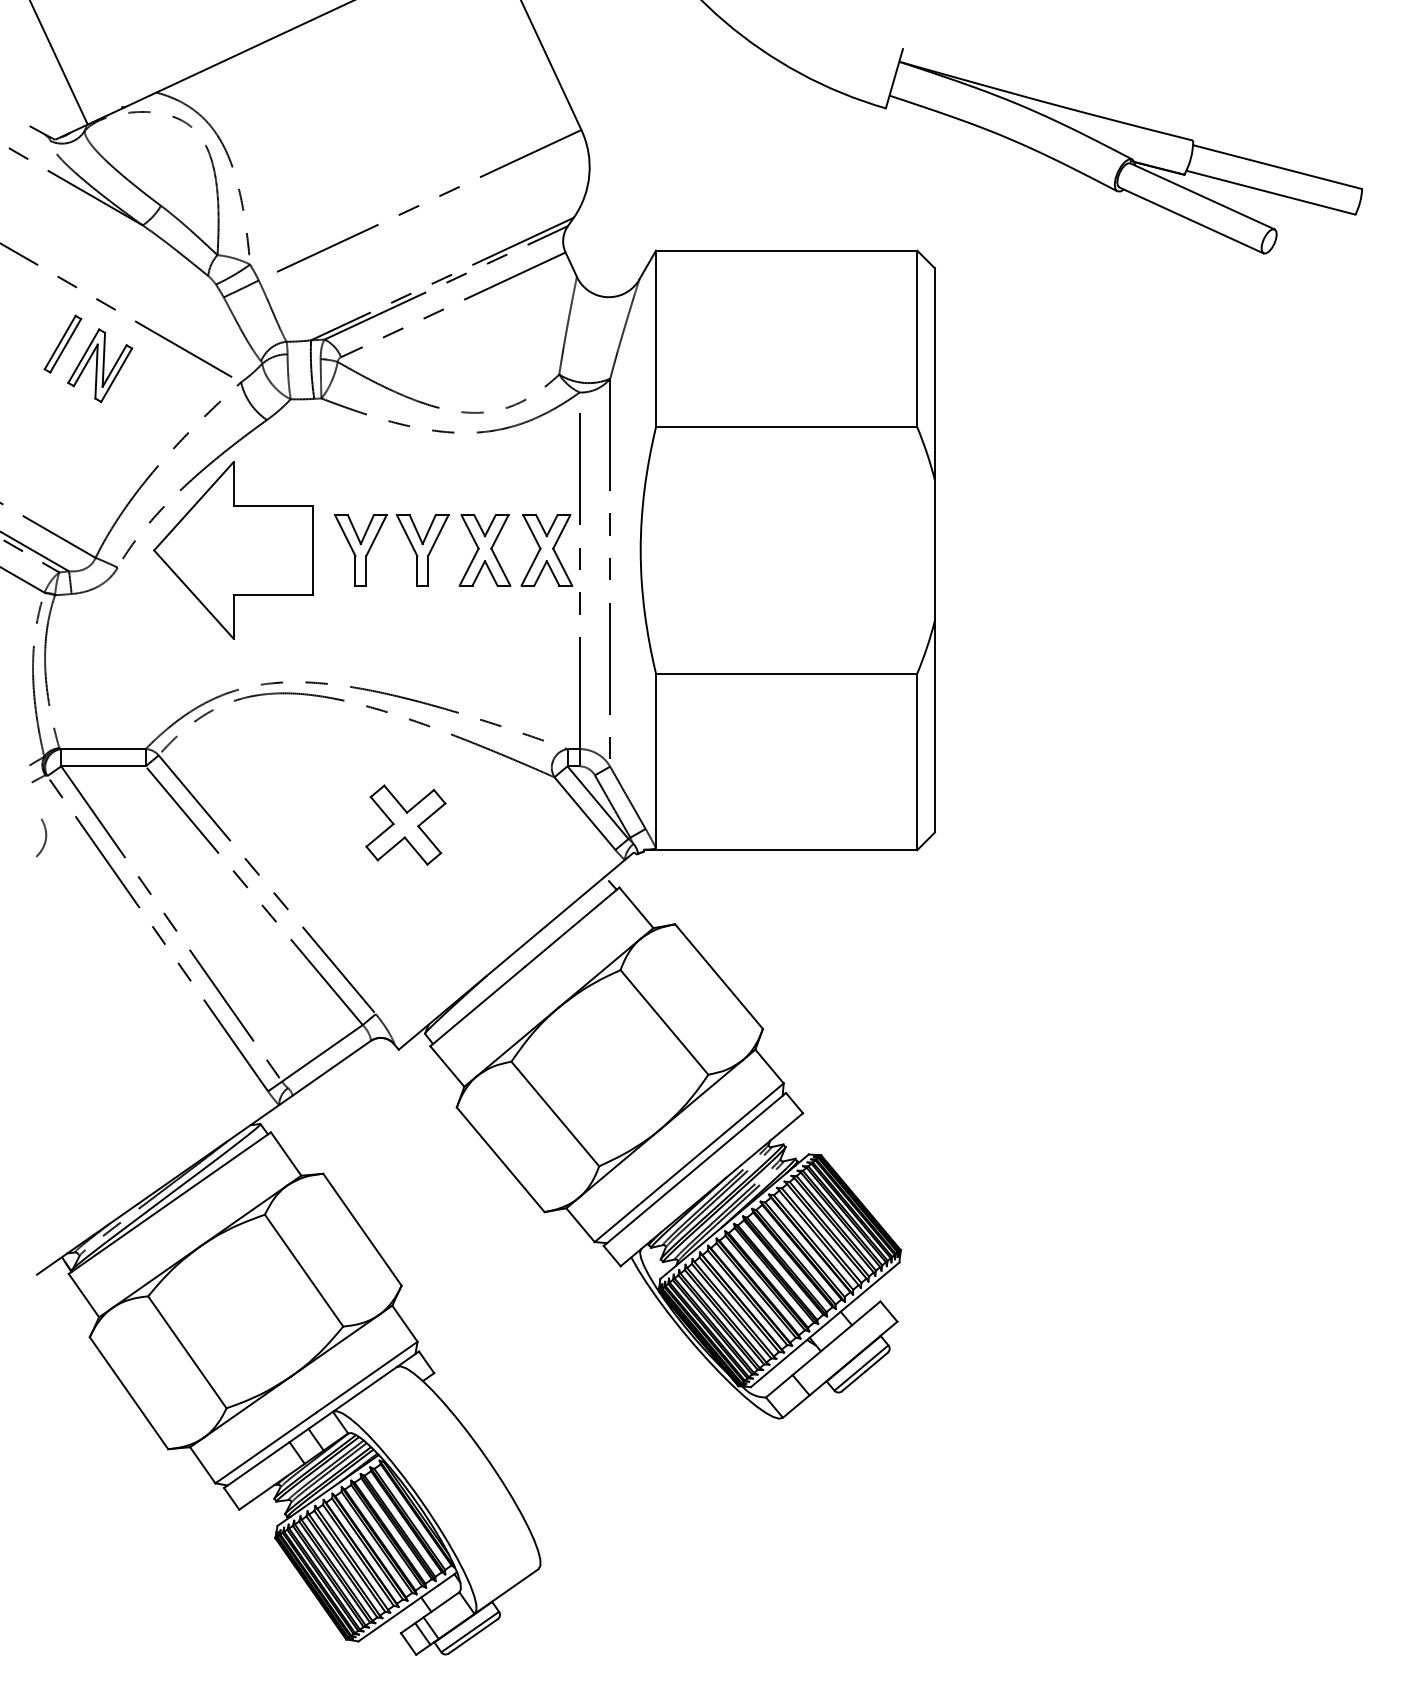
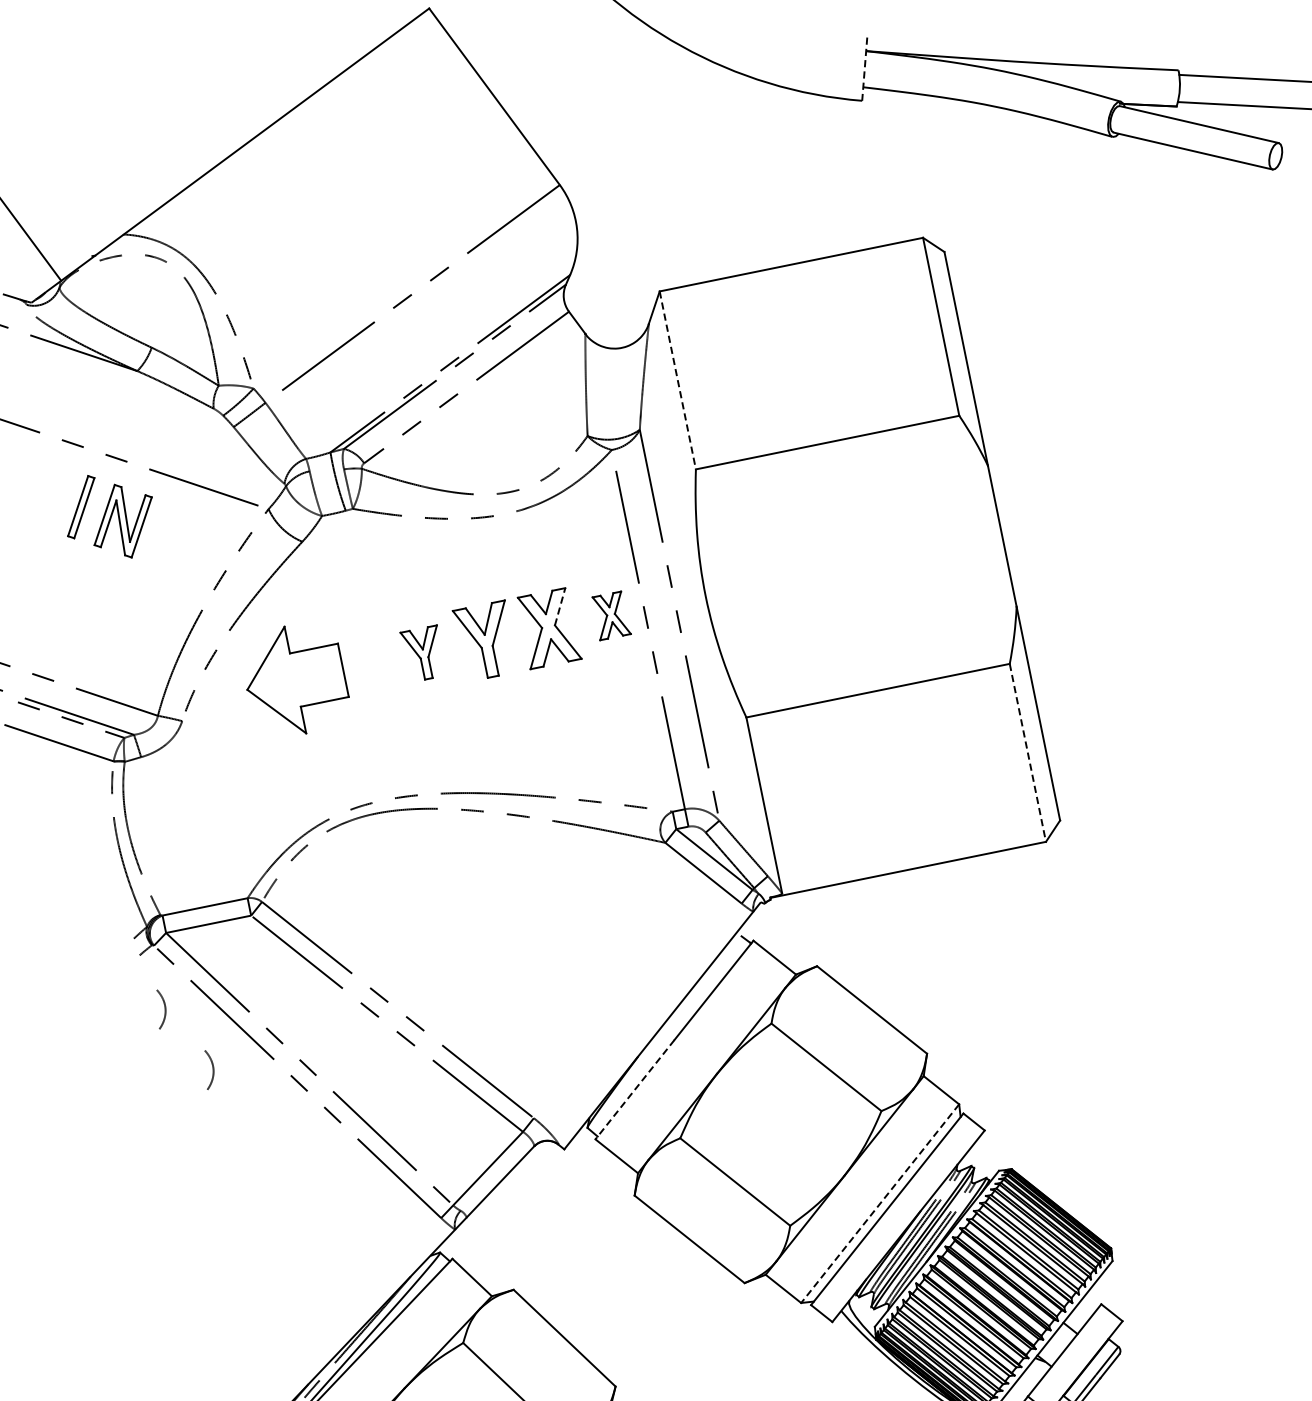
line: (894, 78) -> (864, 68), solid -> dashed
line: (655, 339) -> (677, 380), solid -> dashed
line: (499, 531) -> (559, 606), solid -> dashed
part: (233, 550) -> (295, 680), size x0.6
part: (360, 550) -> (423, 654), size x0.7
part: (546, 550) -> (610, 615), size x0.6
line: (917, 762) -> (1028, 753), solid -> dashed
part: (405, 824) -> (524, 920), removed
curve: (79, 904) -> (212, 1068), added
line: (477, 1006) -> (634, 1089), solid -> dashed
line: (688, 1163) -> (879, 1204), solid -> dashed

